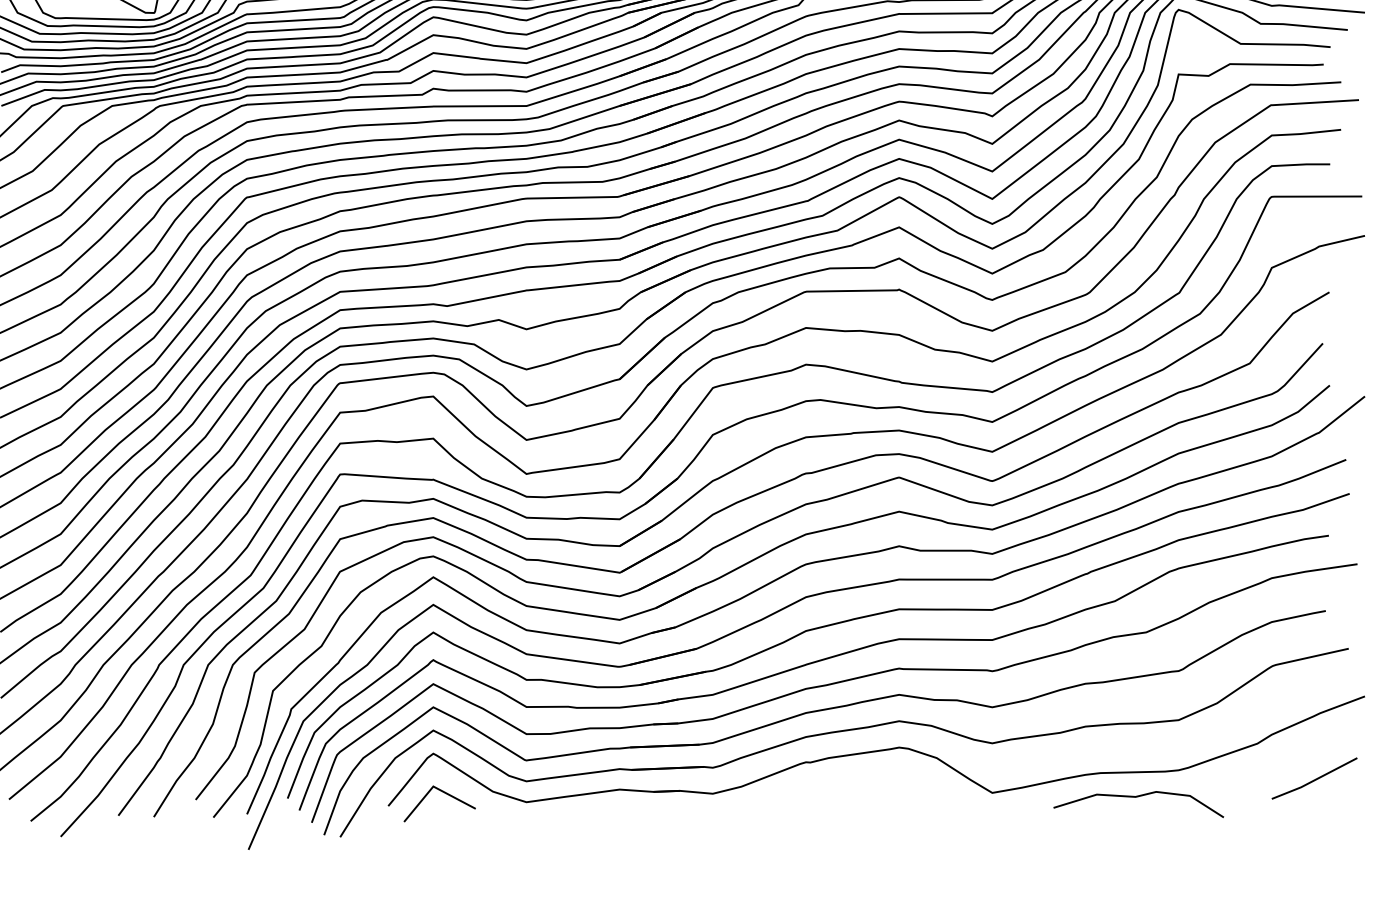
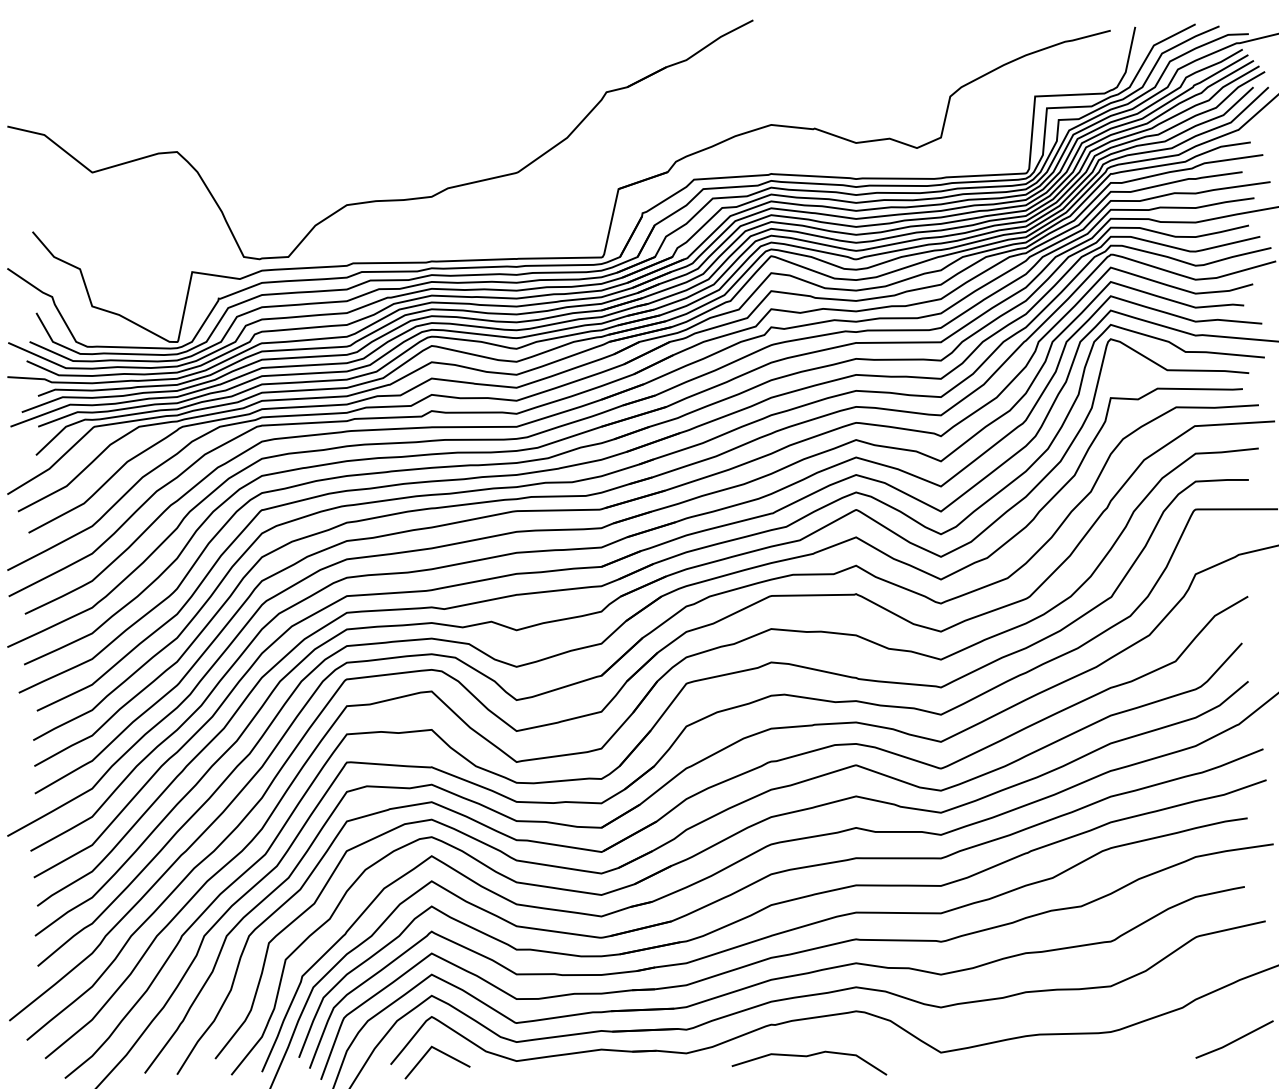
curve: (1135, 798) -> (806, 1057), moved

